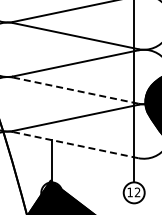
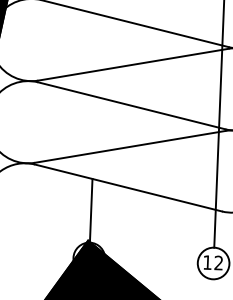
line: (75, 90) -> (131, 105), dashed -> solid
line: (75, 145) -> (127, 188), dashed -> solid

